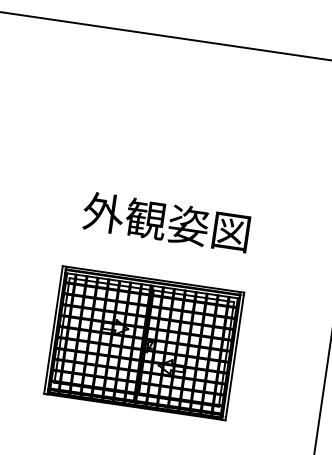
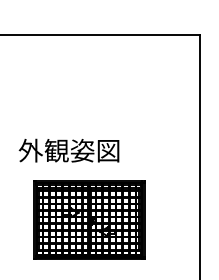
text: (165, 221) -> (68, 150), moved

